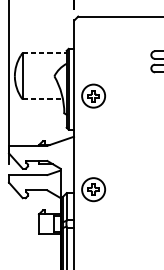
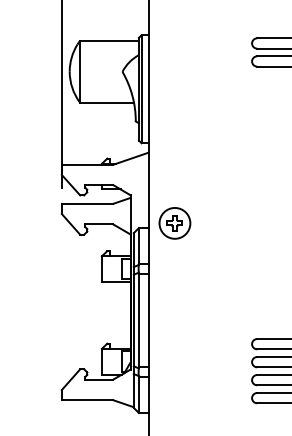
line: (44, 52) -> (109, 40), dashed -> solid
part: (93, 96) -> (174, 98), removed
line: (42, 99) -> (106, 102), dashed -> solid

